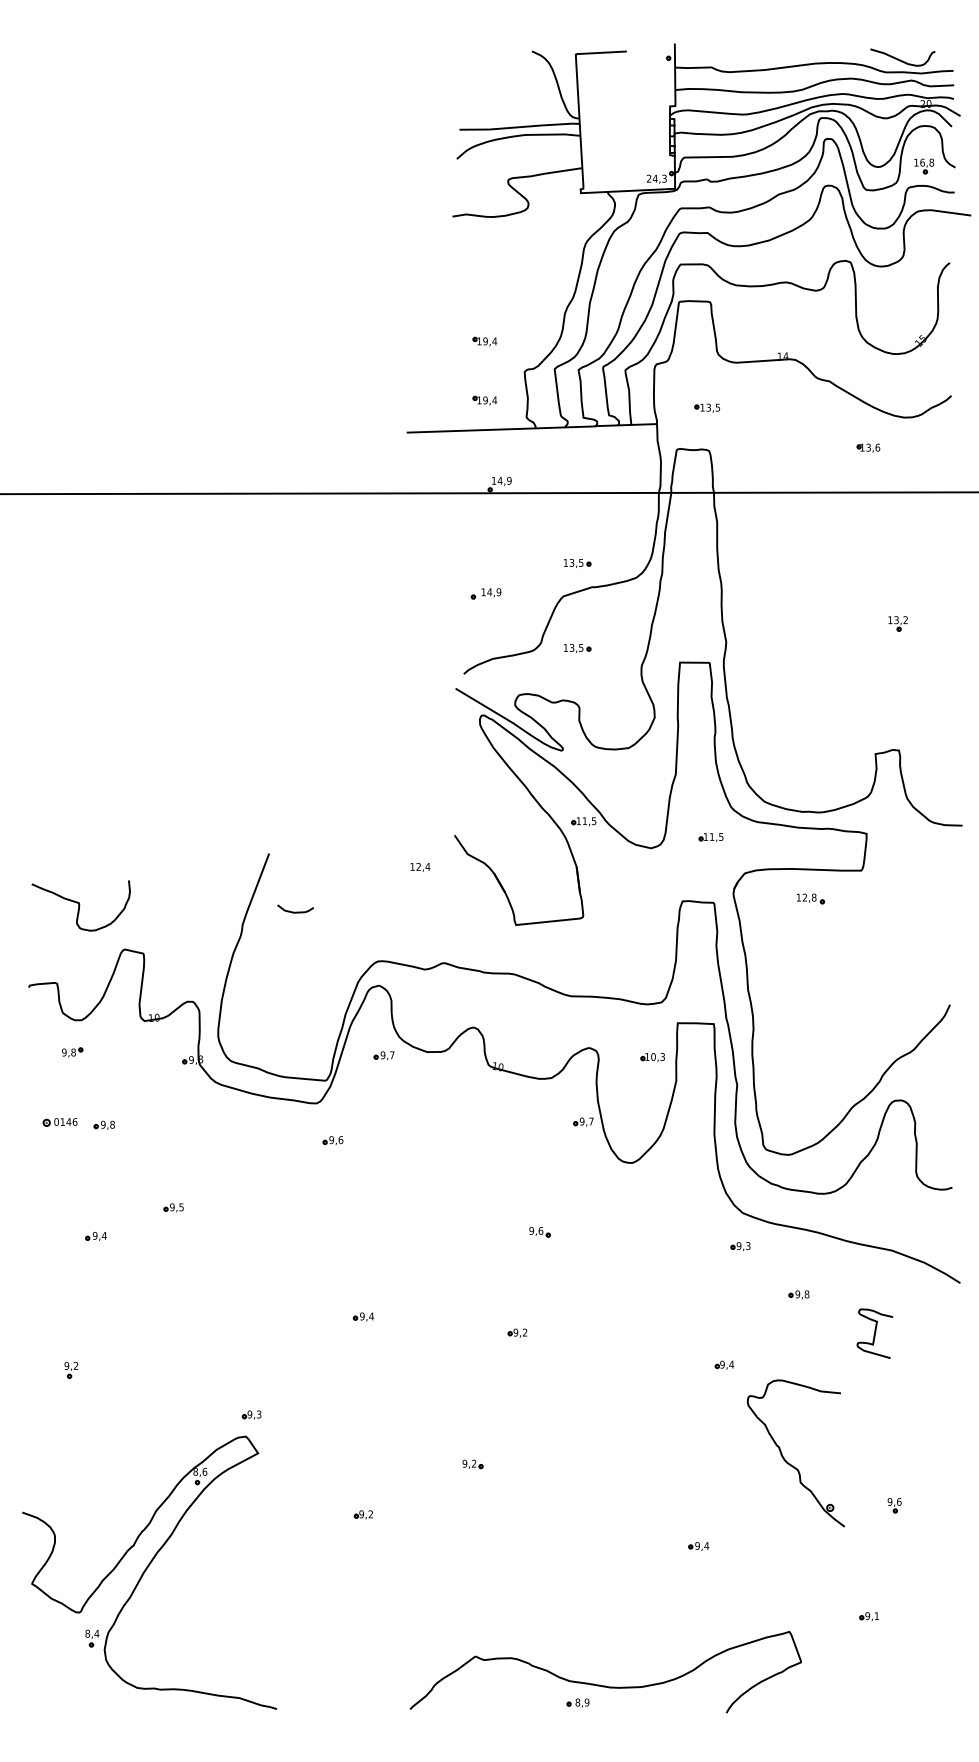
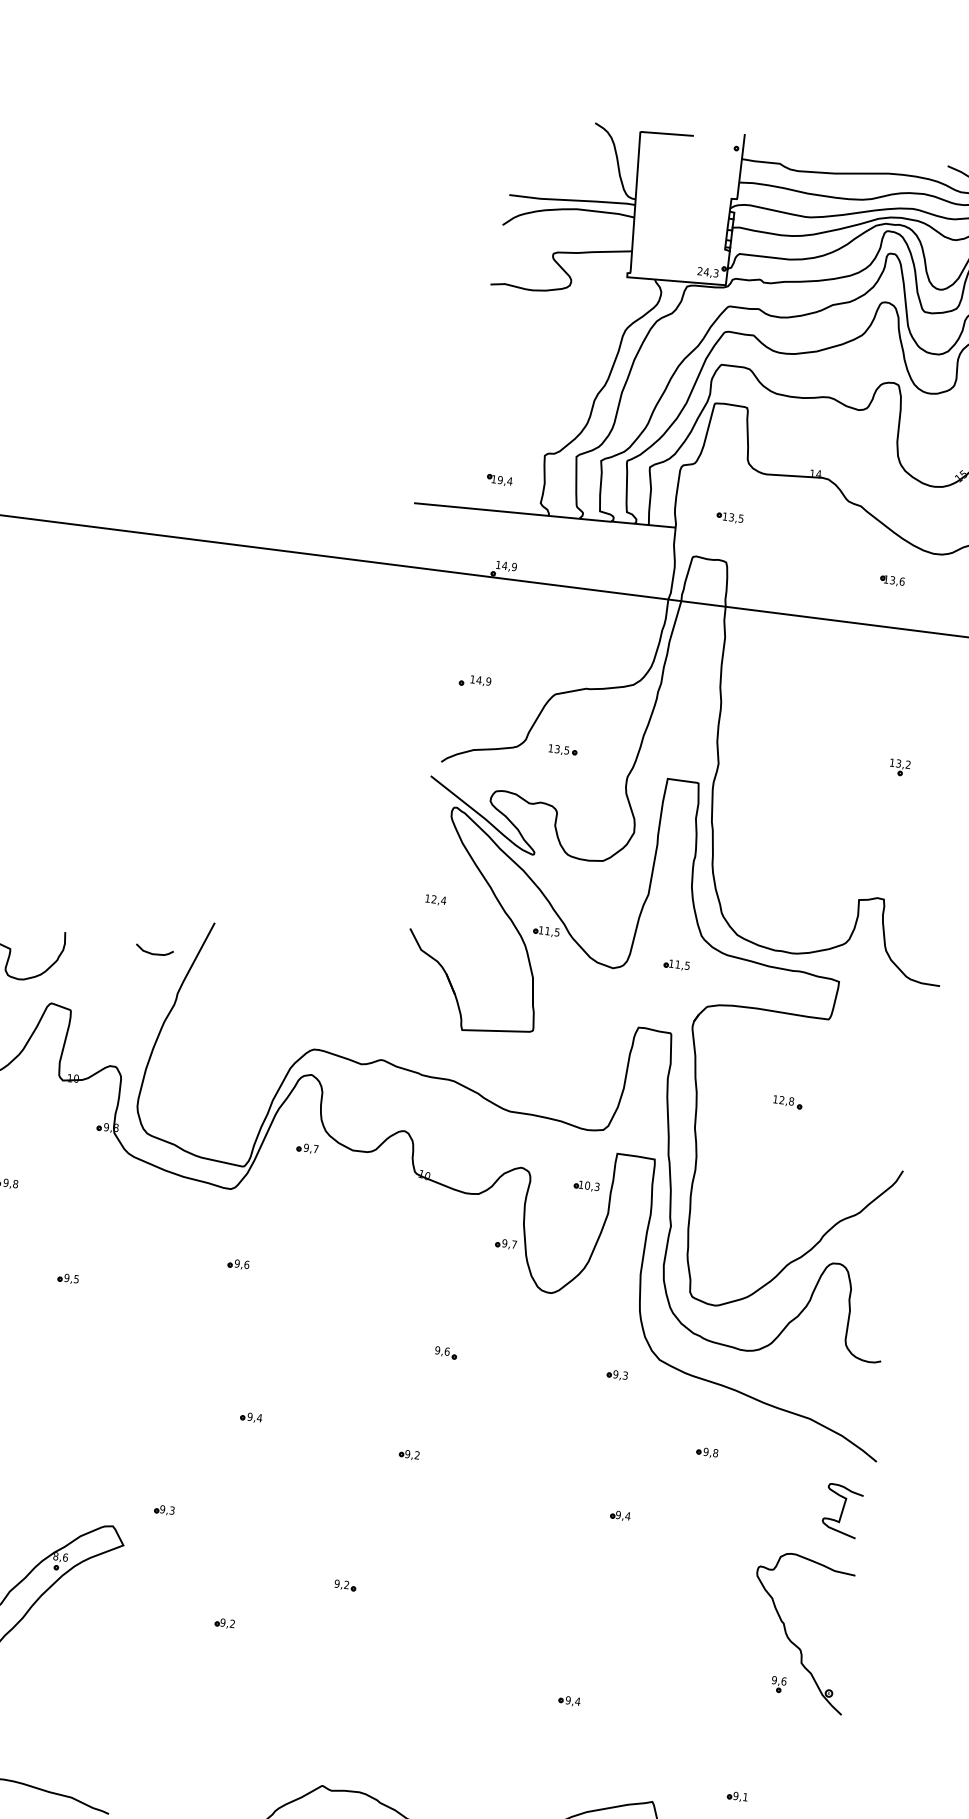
part: (484, 341) -> (507, 418), removed
part: (577, 563) -> (574, 662), removed
text: (420, 867) -> (435, 900), moved
part: (810, 898) -> (787, 1101), moved
curve: (295, 911) -> (154, 953), moved
part: (332, 1140) -> (238, 1264), moved
part: (740, 1246) -> (617, 1375), moved
curve: (874, 1333) -> (842, 1510), moved
part: (251, 1414) -> (164, 1509), moved
part: (790, 1463) -> (793, 1641), moved

